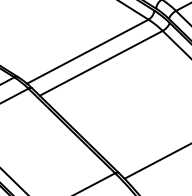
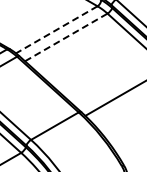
line: (87, 52) -> (56, 30), solid -> dashed
line: (101, 63) -> (66, 37), solid -> dashed

